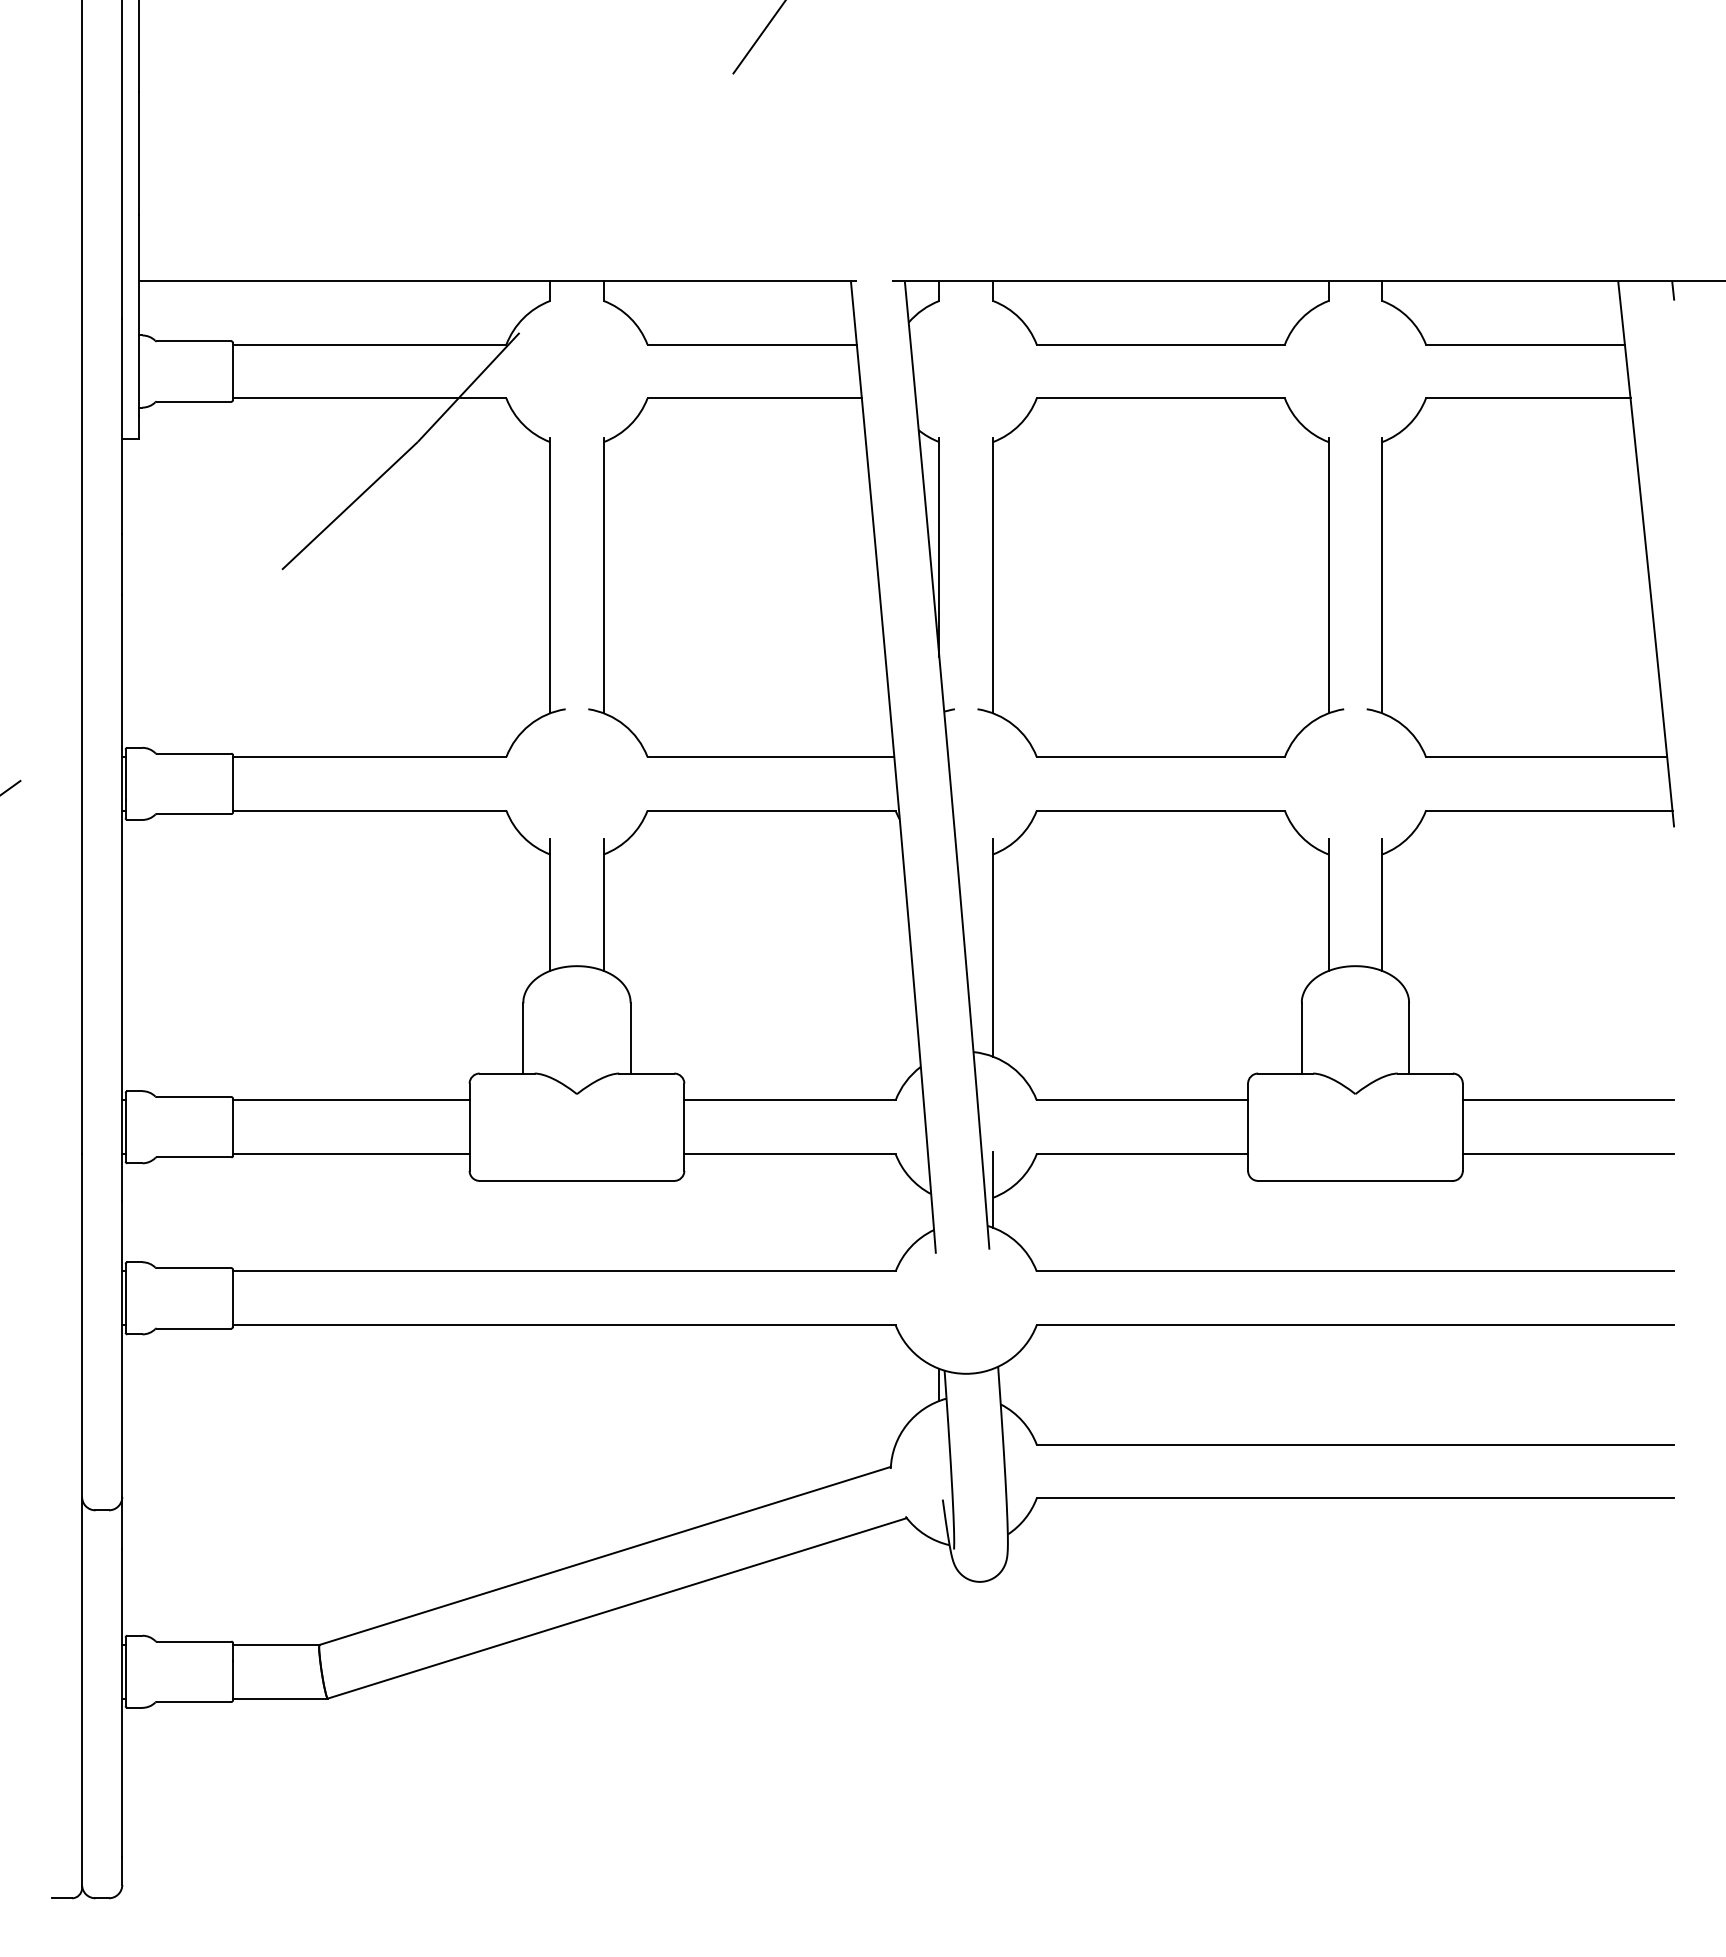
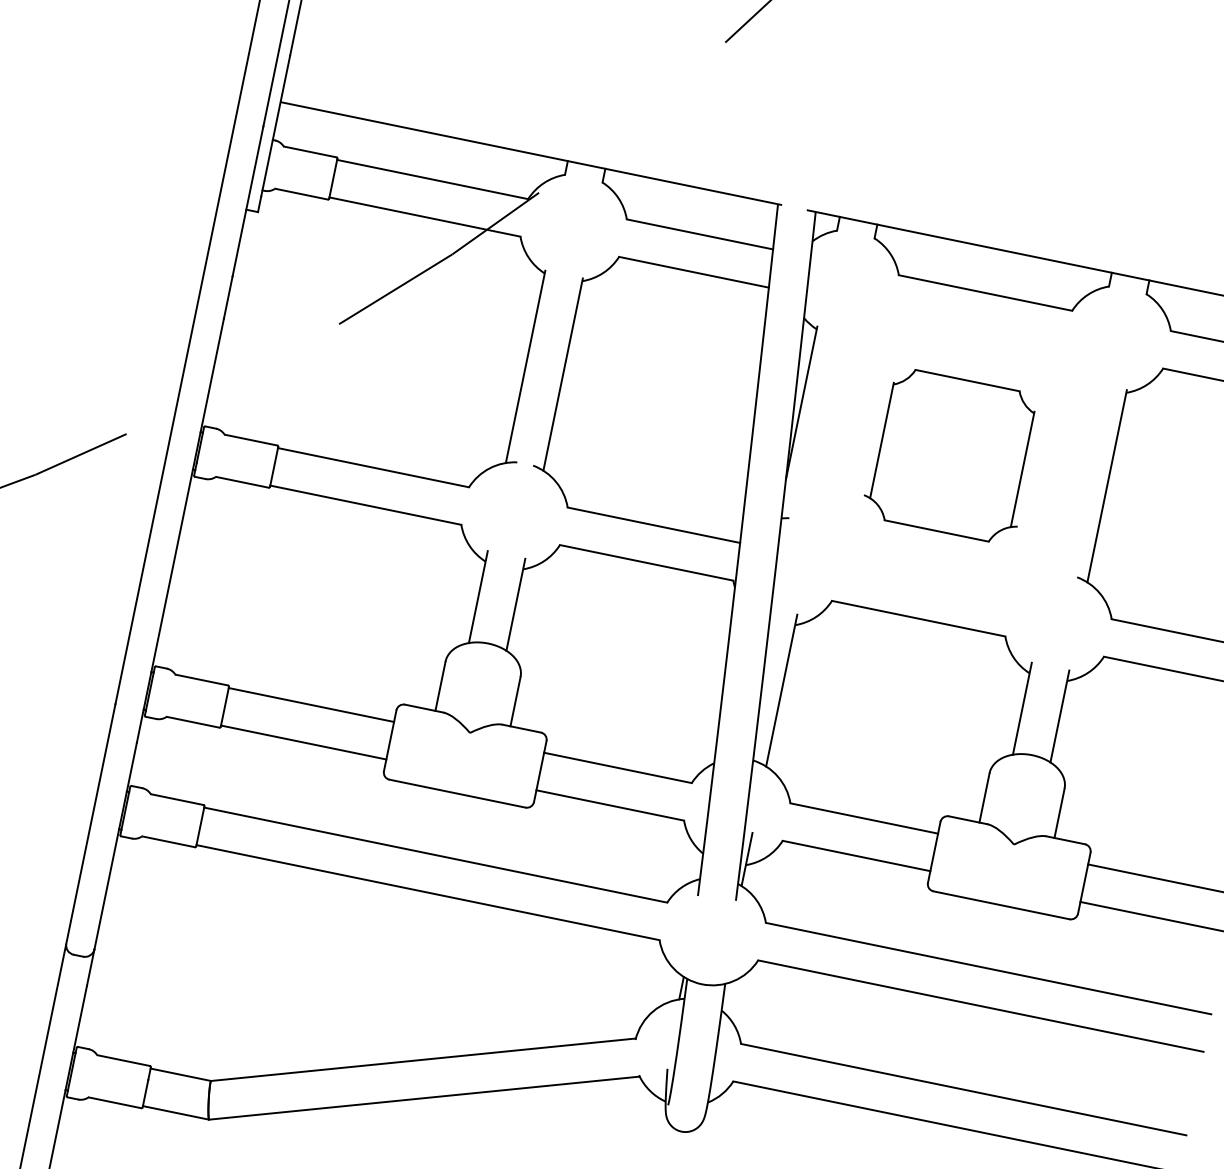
part: (1160, 577) -> (951, 455), size x0.6

